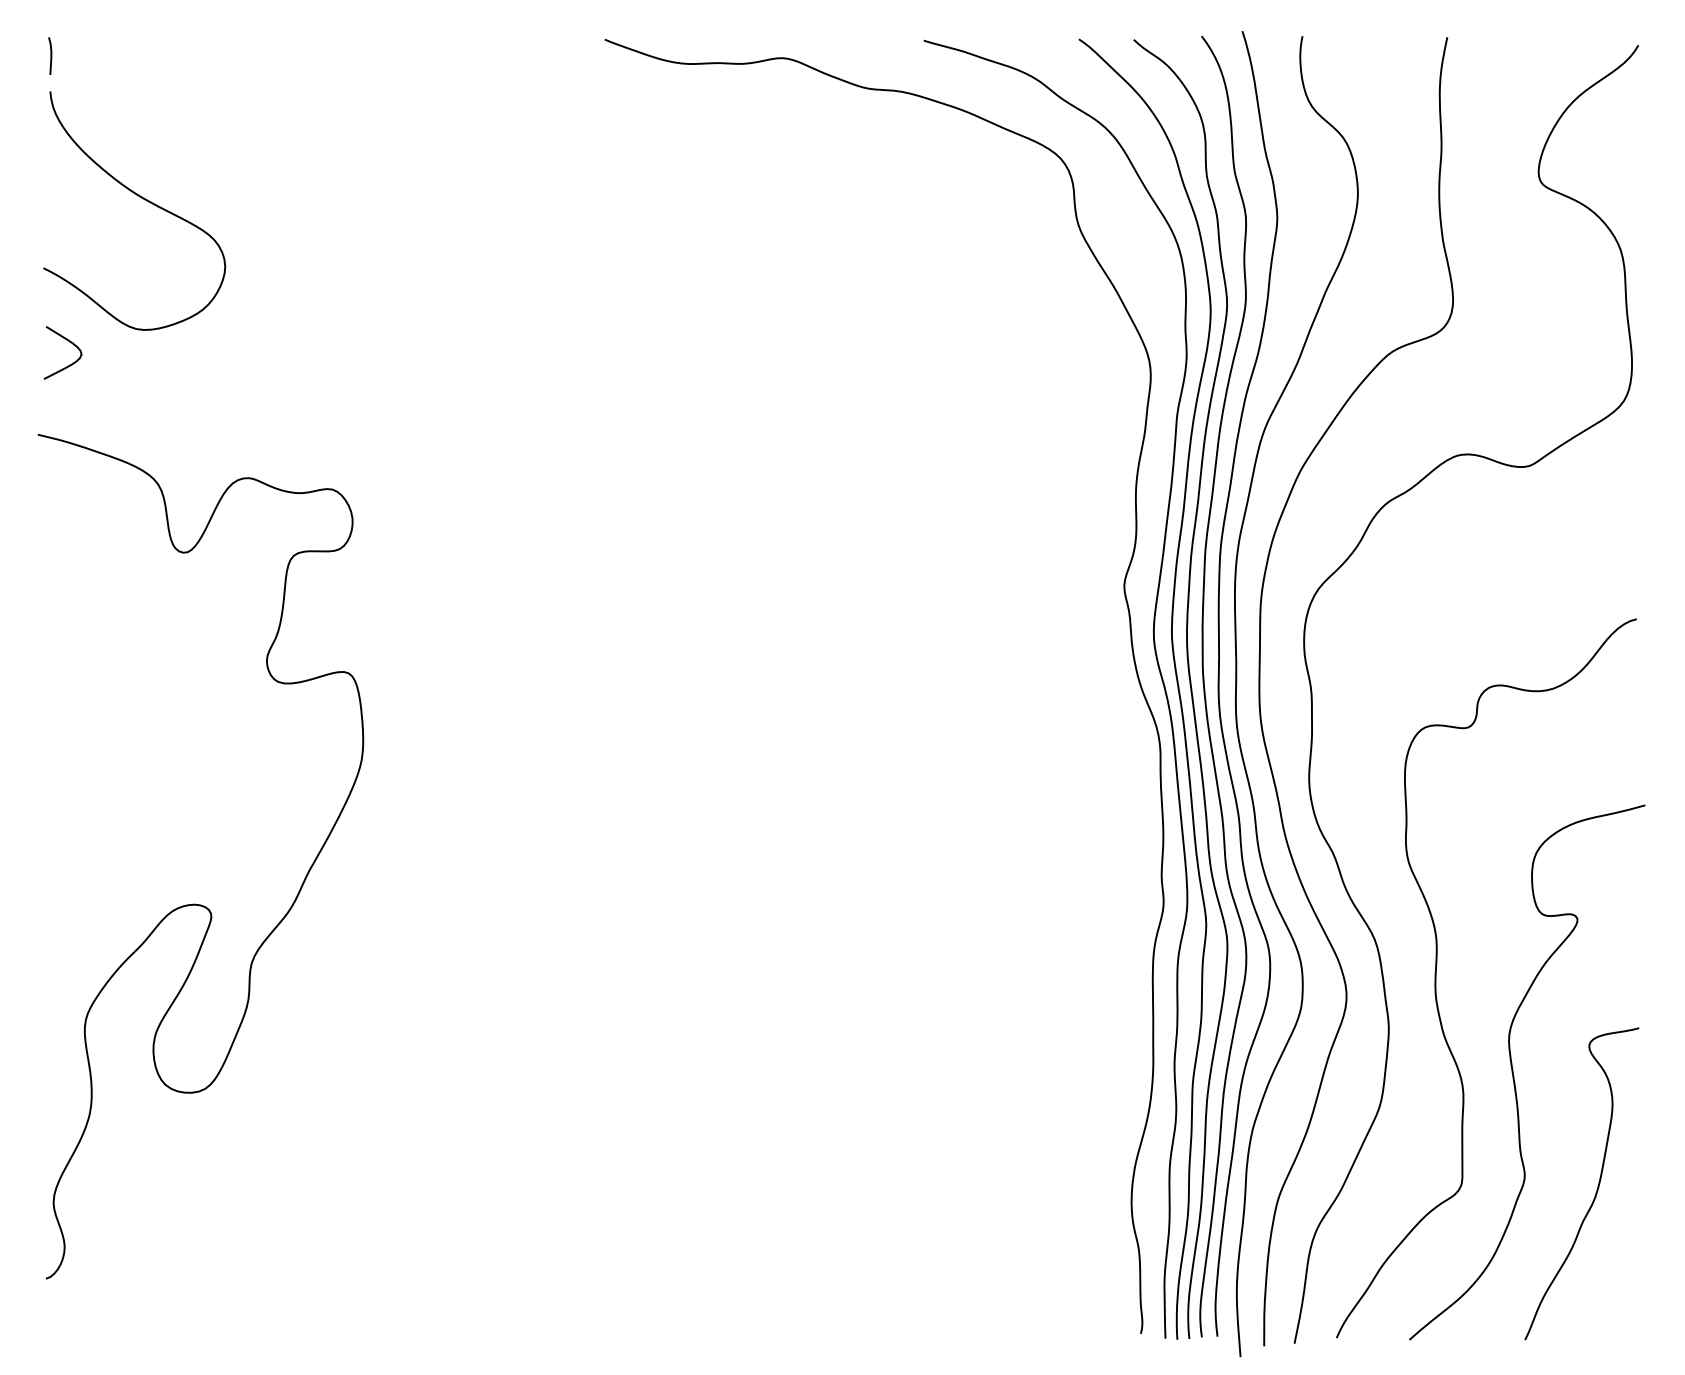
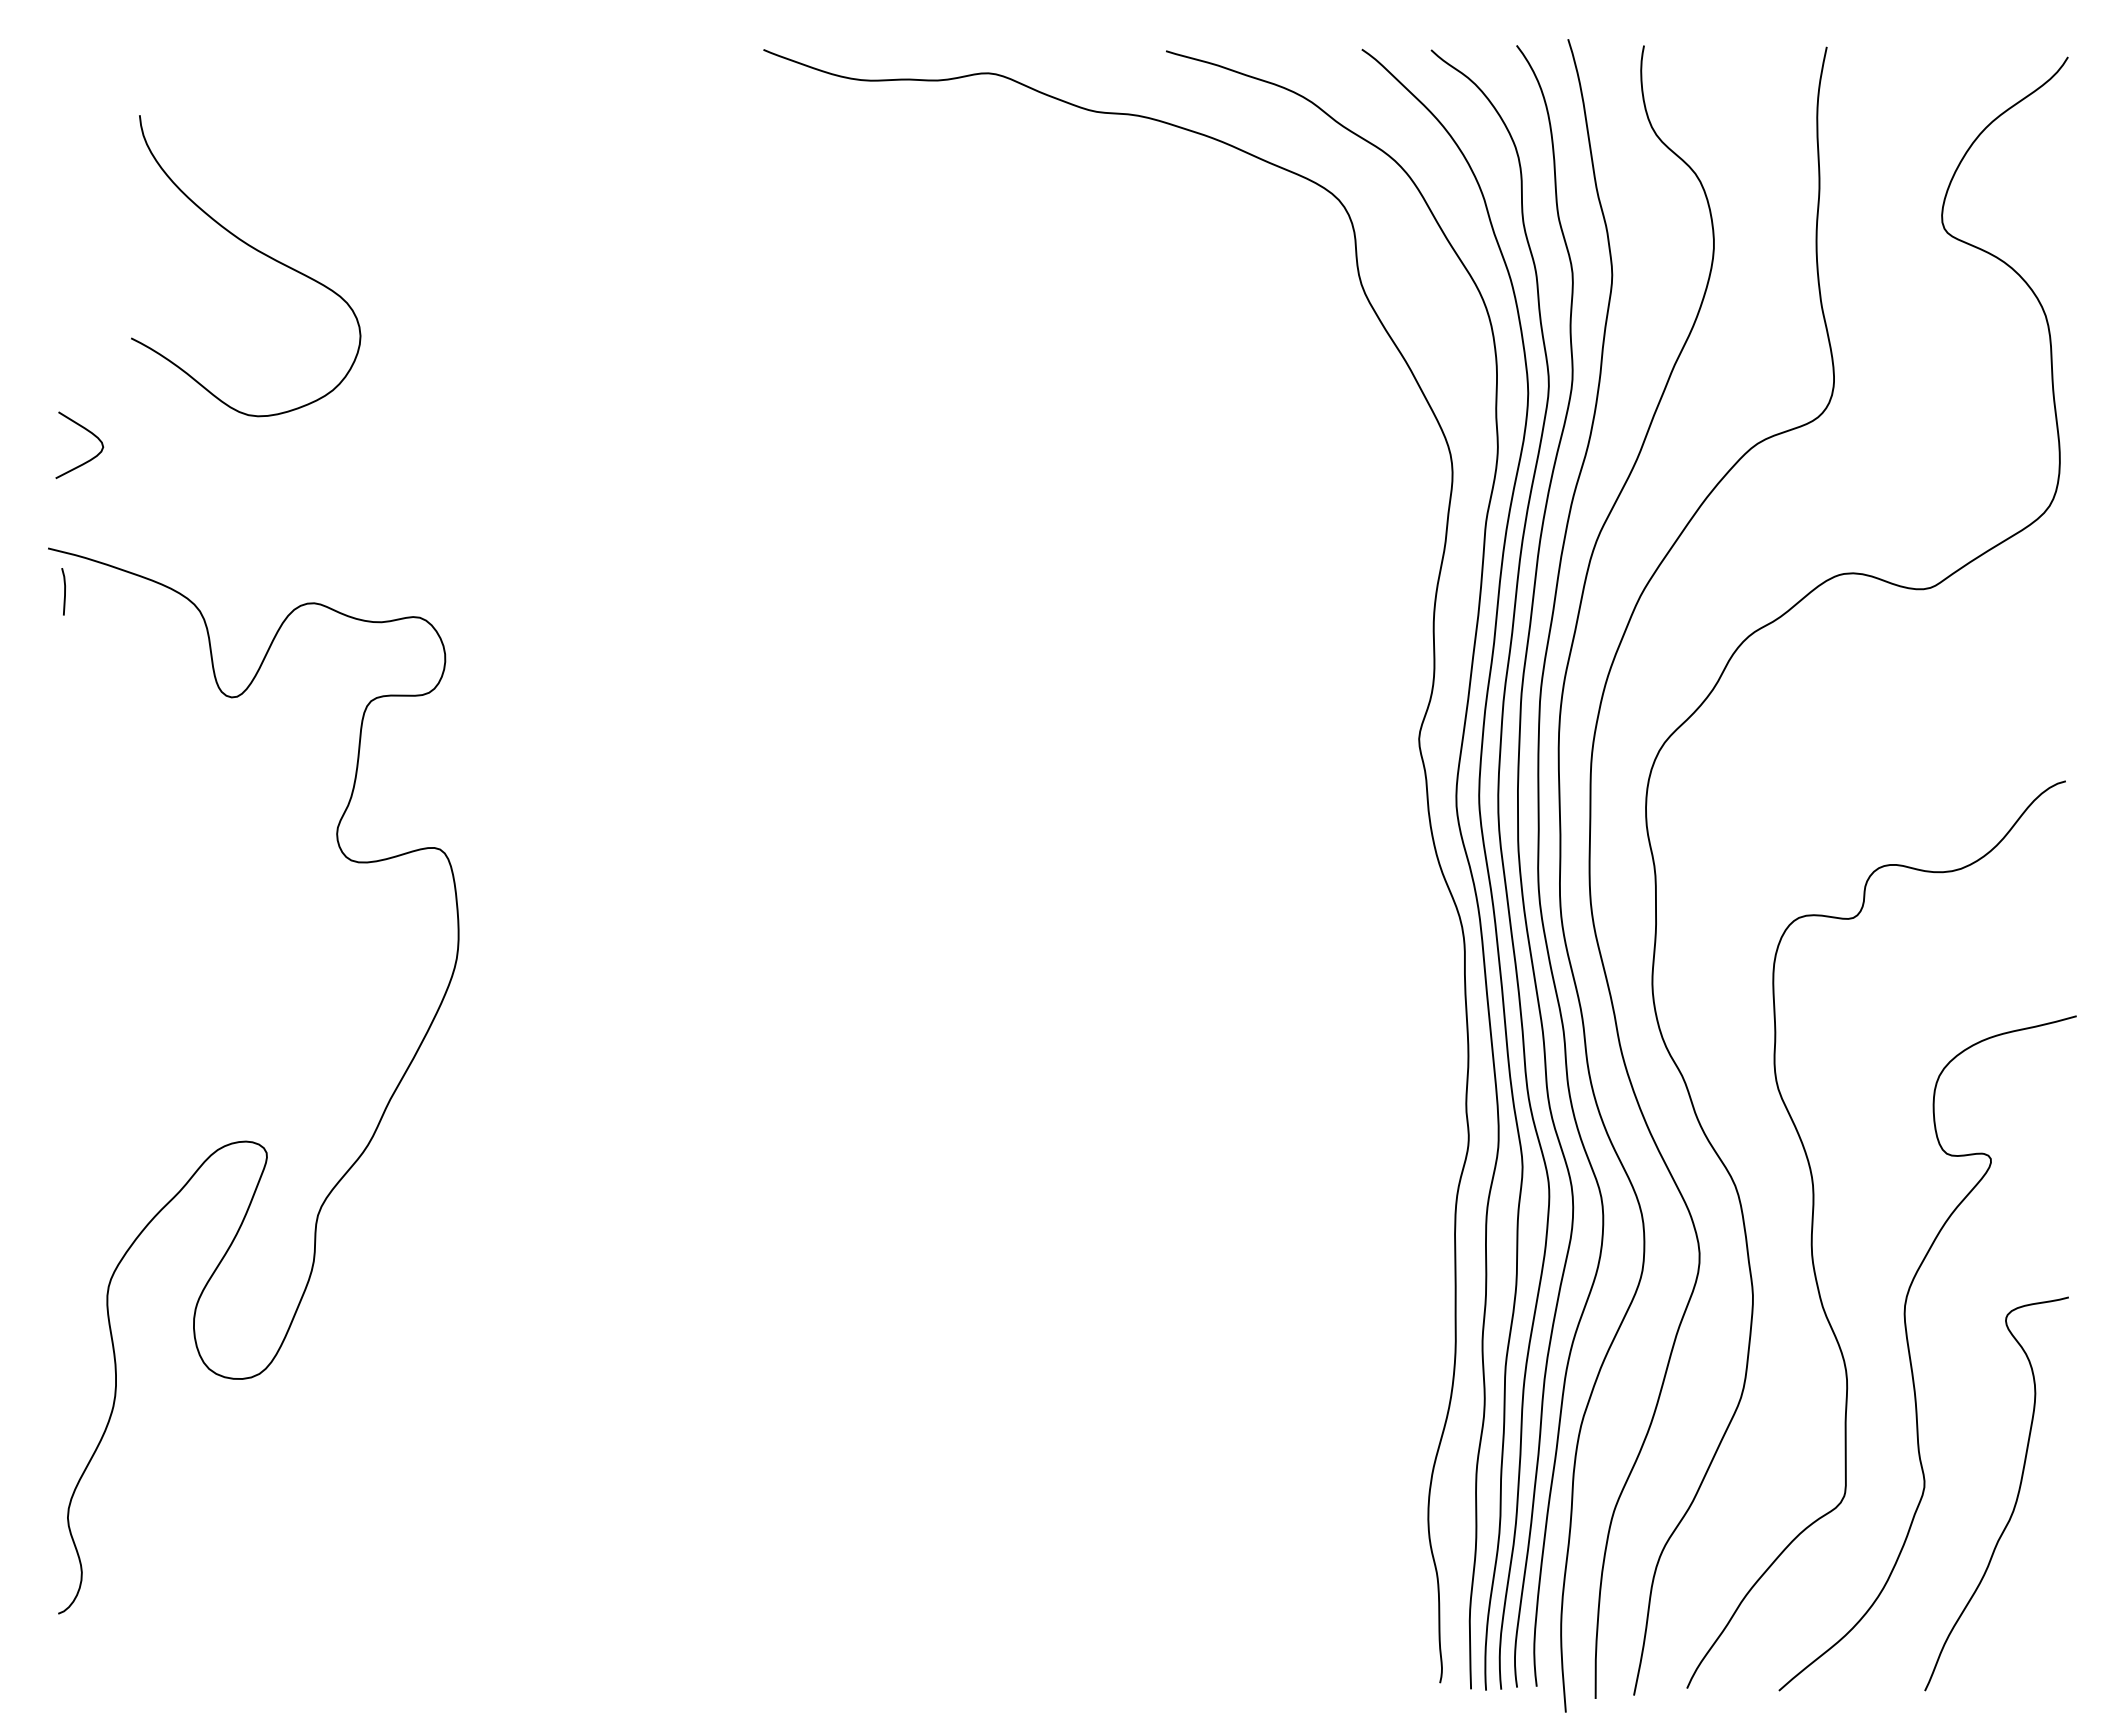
line: (50, 55) -> (64, 591), moved
curve: (142, 198) -> (255, 250), moved

